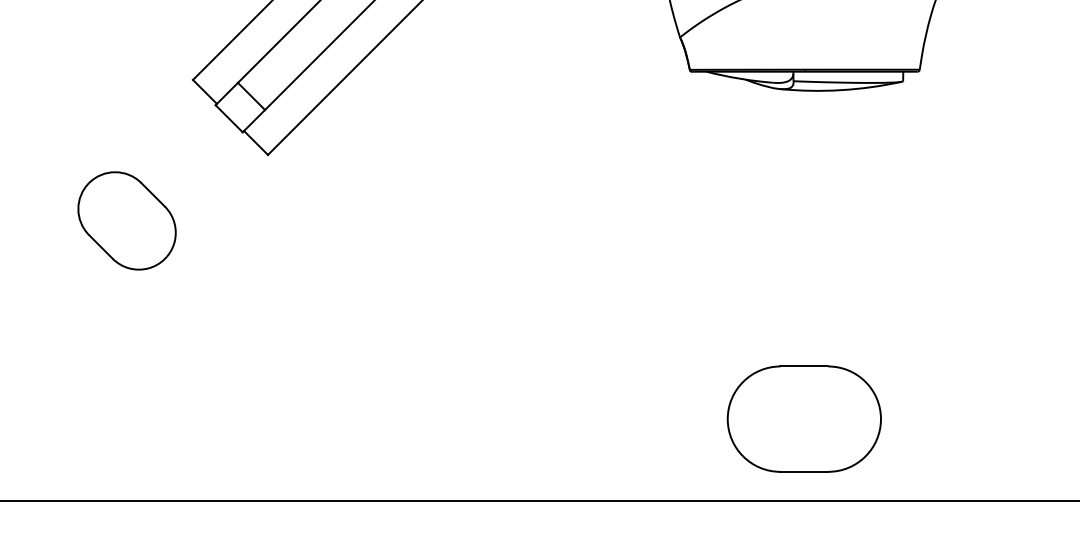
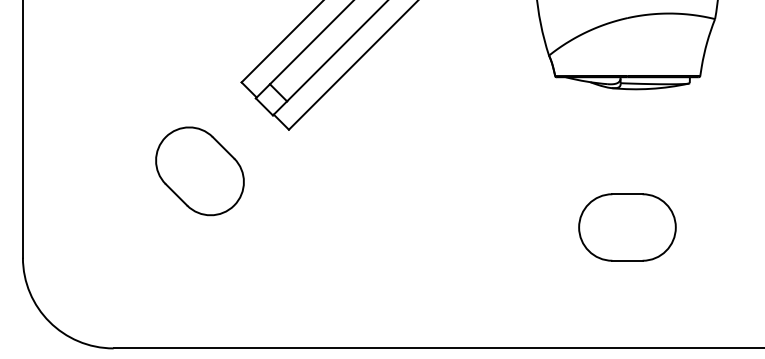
part: (126, 221) -> (199, 171), size x1.43
part: (804, 419) -> (627, 227), moved

